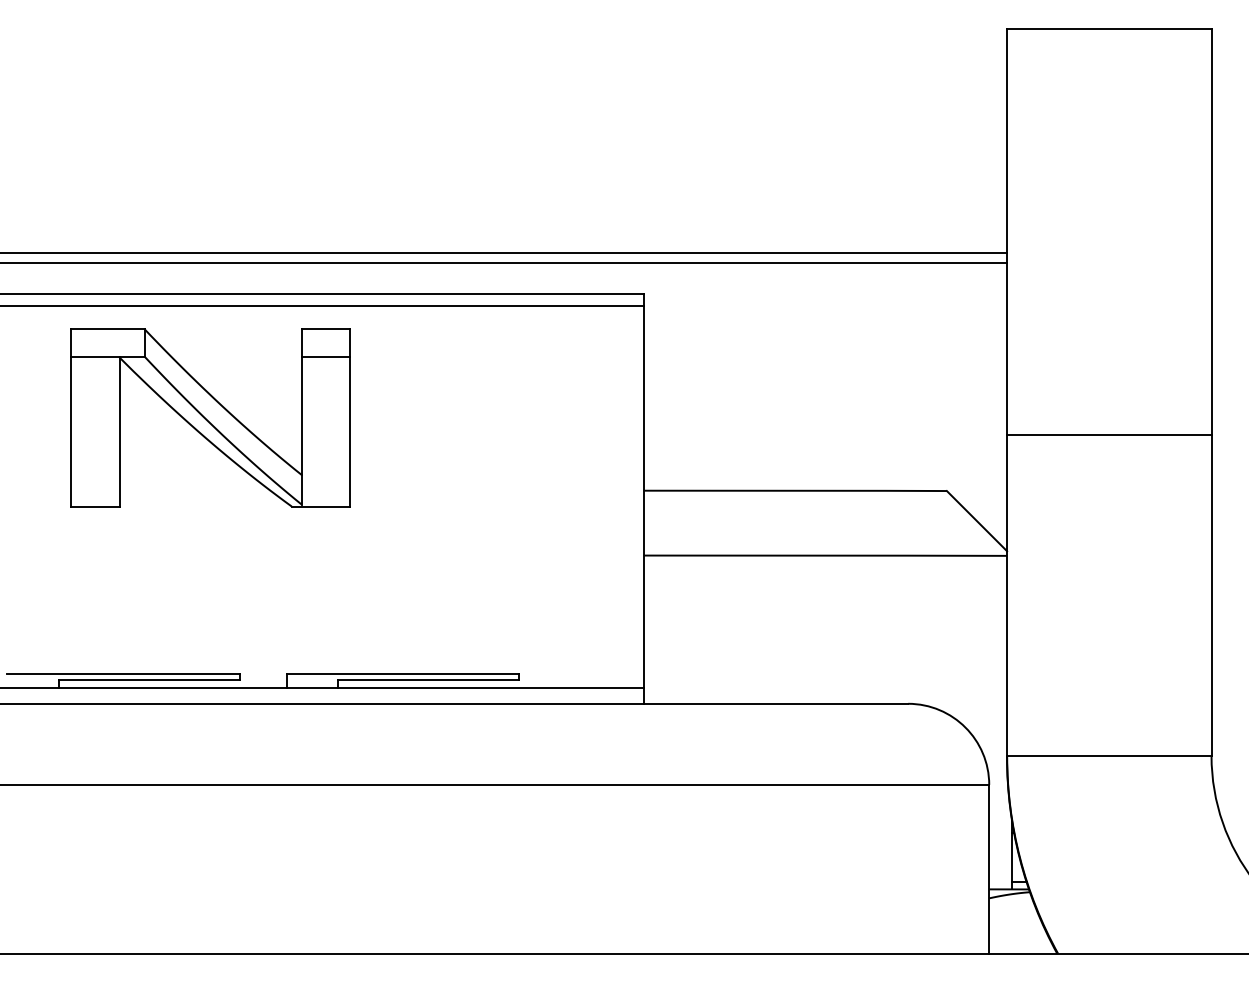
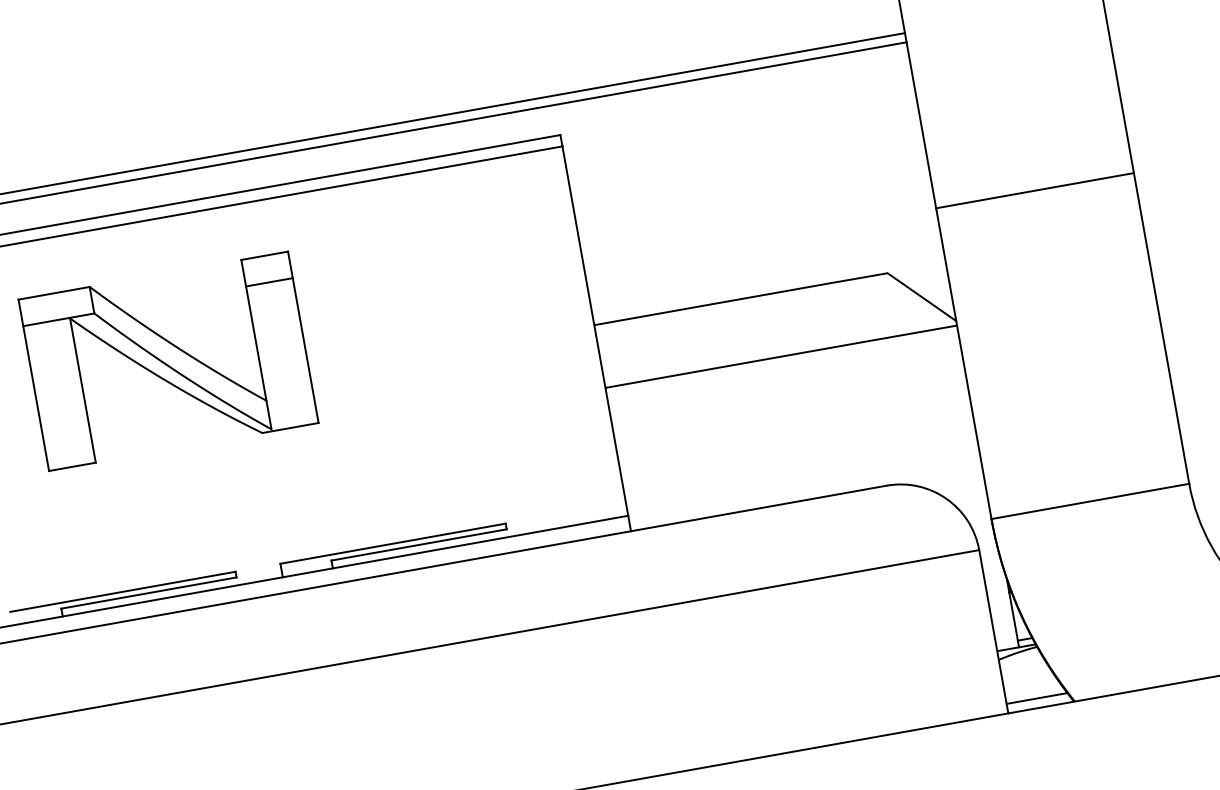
part: (210, 417) -> (168, 360), moved
line: (1020, 943) -> (1036, 698), added

